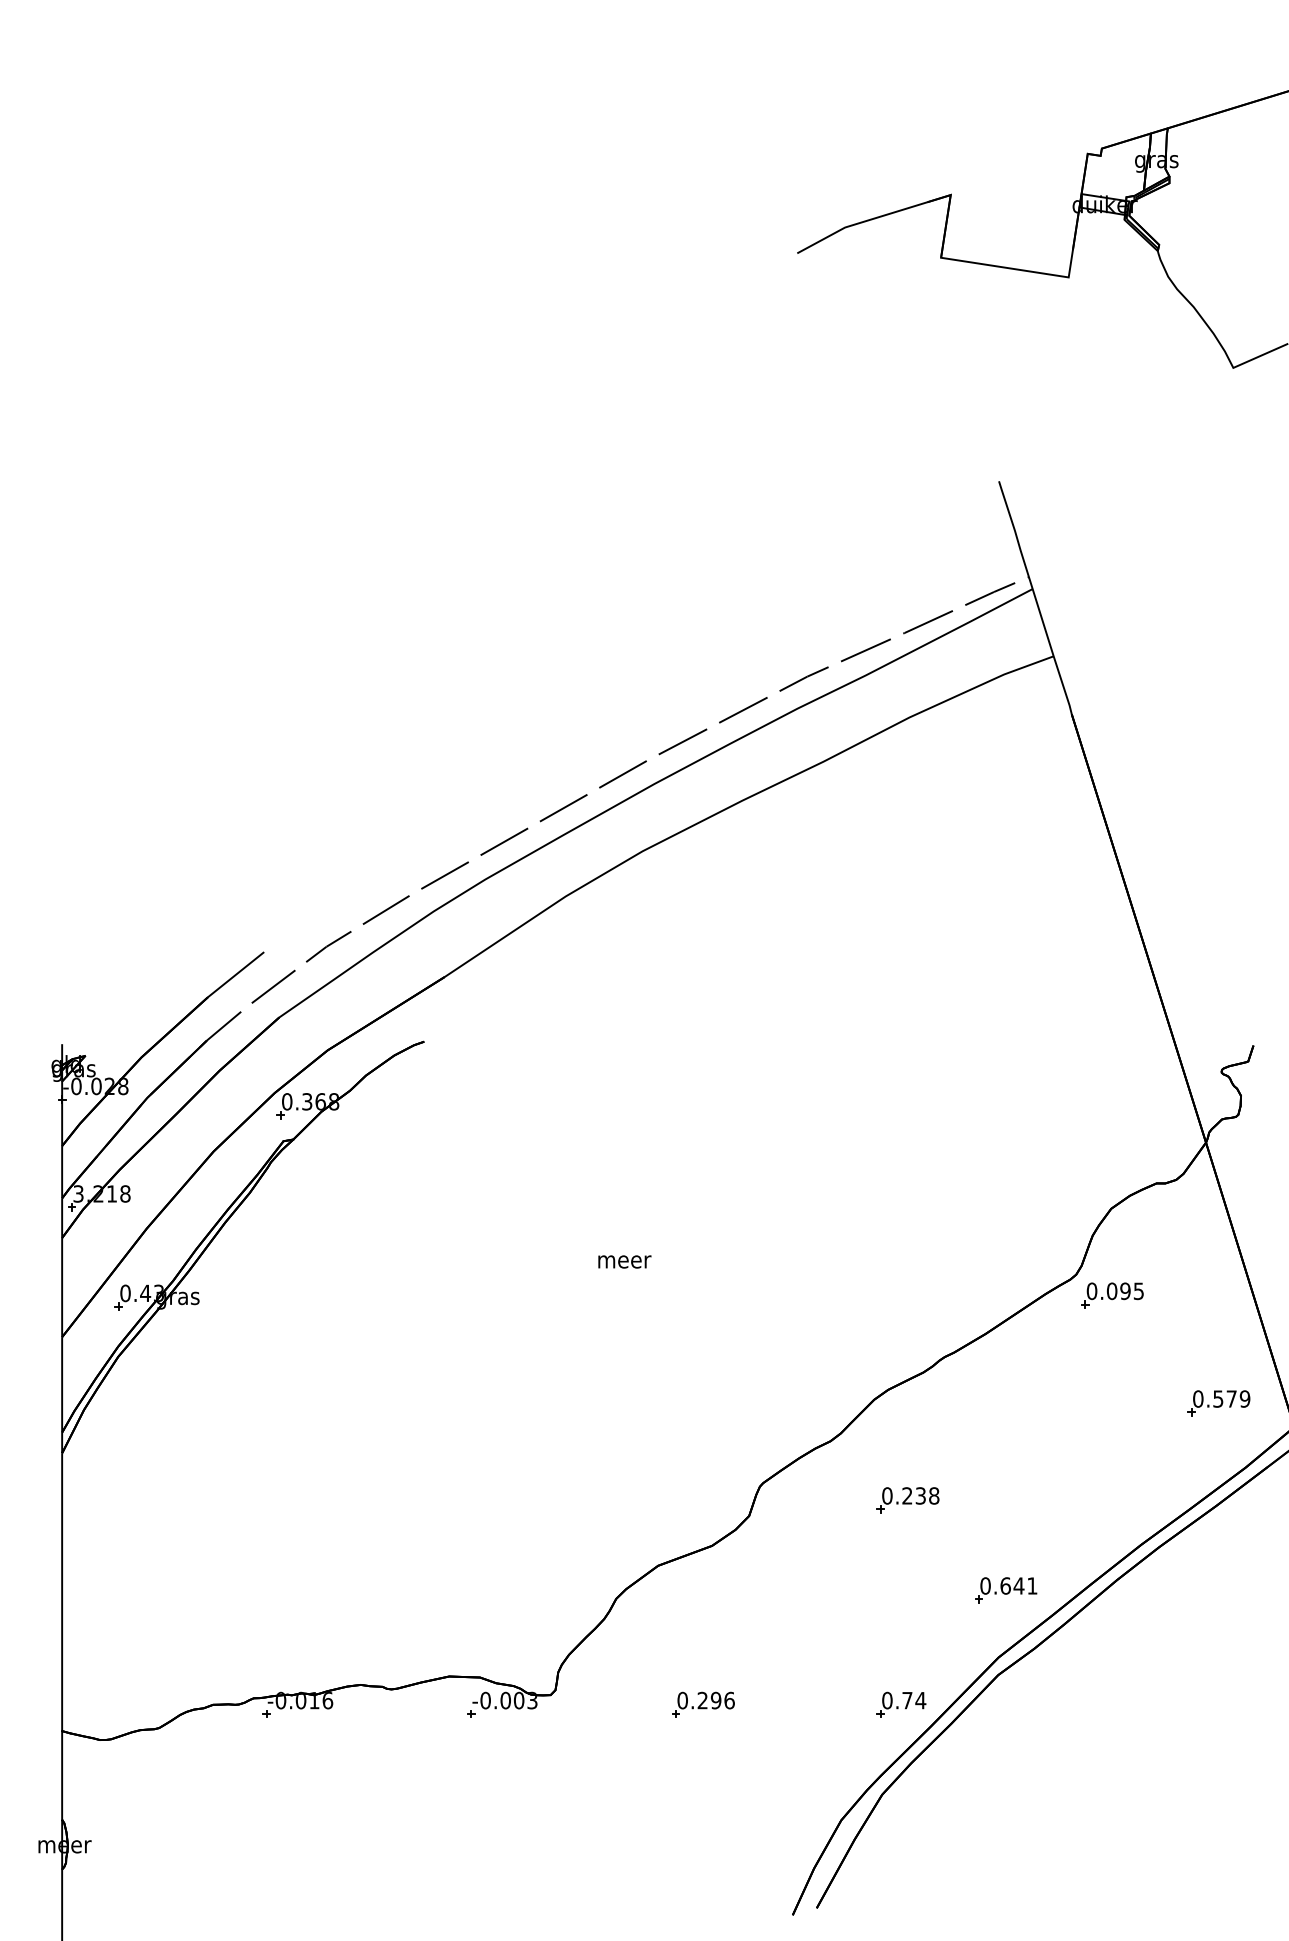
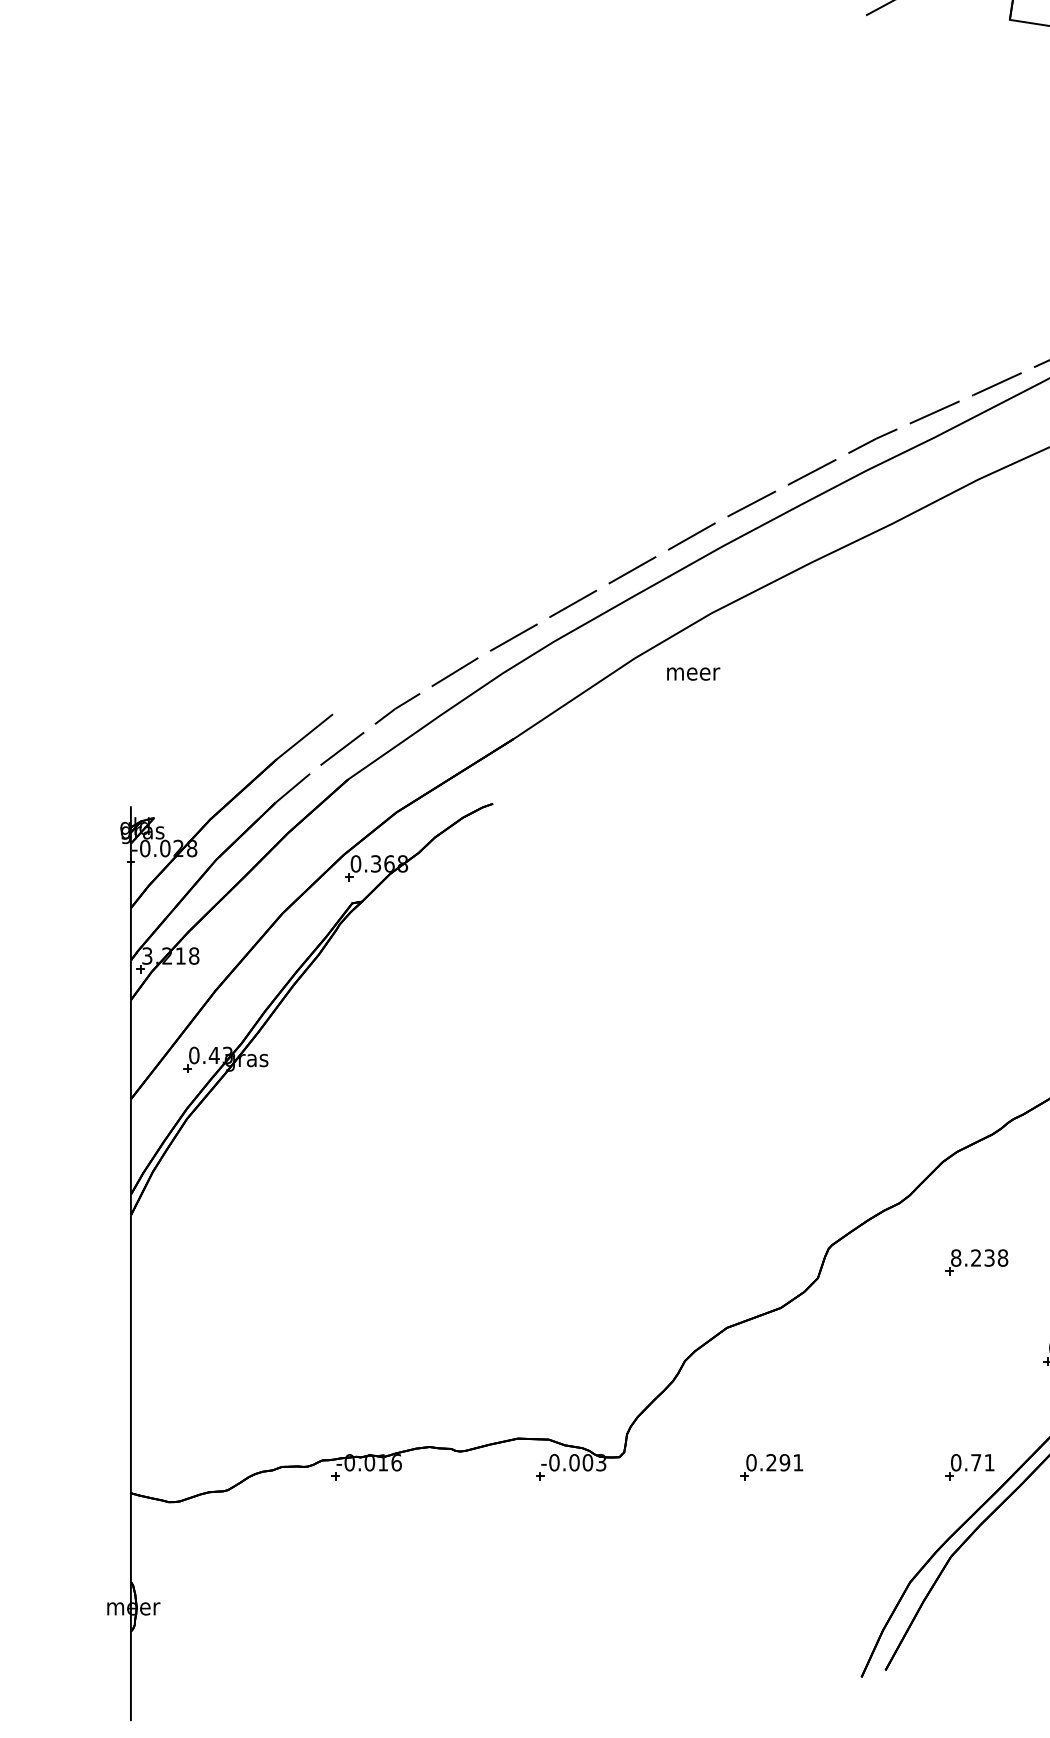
text: (624, 1261) -> (693, 673), moved
text: (887, 1495) -> (956, 1257), 0.238 -> 8.238
text: (729, 1700) -> (798, 1462), 0.296 -> 0.291
text: (920, 1700) -> (989, 1462), 0.74 -> 0.71

